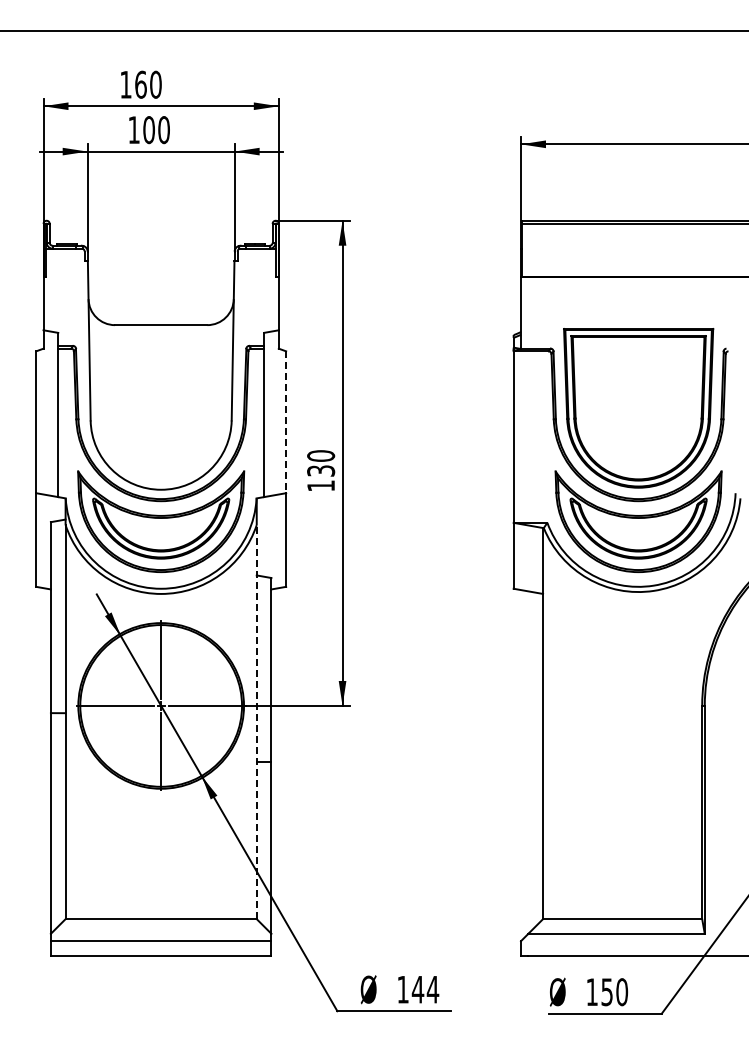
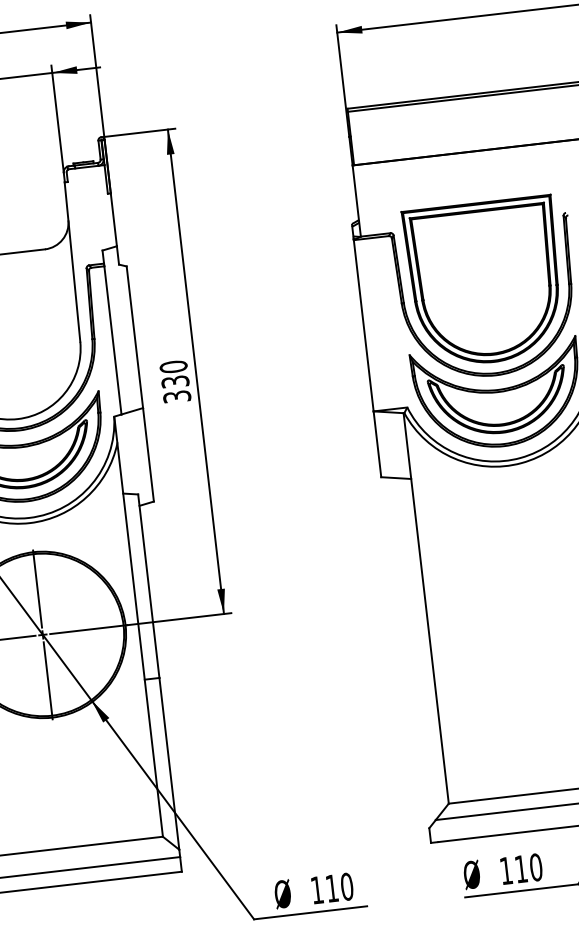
line: (286, 422) -> (135, 337), dashed -> solid
text: (321, 485) -> (177, 396), 130 -> 330
line: (256, 721) -> (139, 639), dashed -> solid
text: (425, 989) -> (339, 887), 144 -> 110
text: (606, 992) -> (520, 869), 150 -> 110

